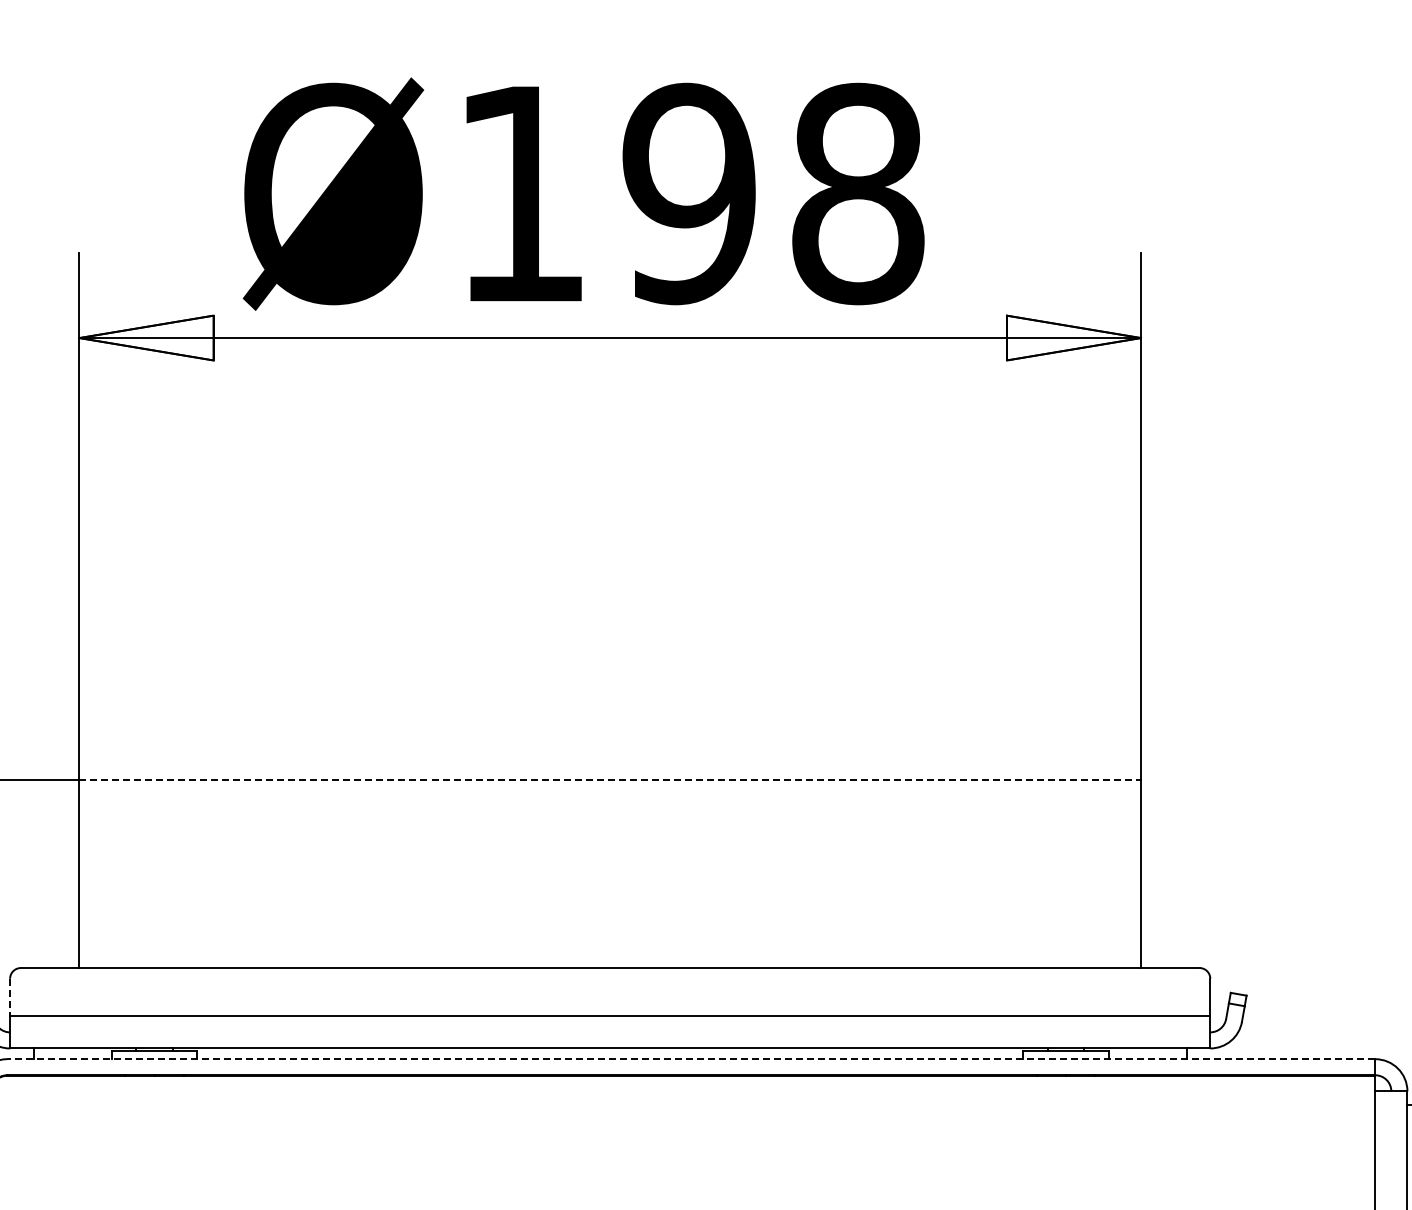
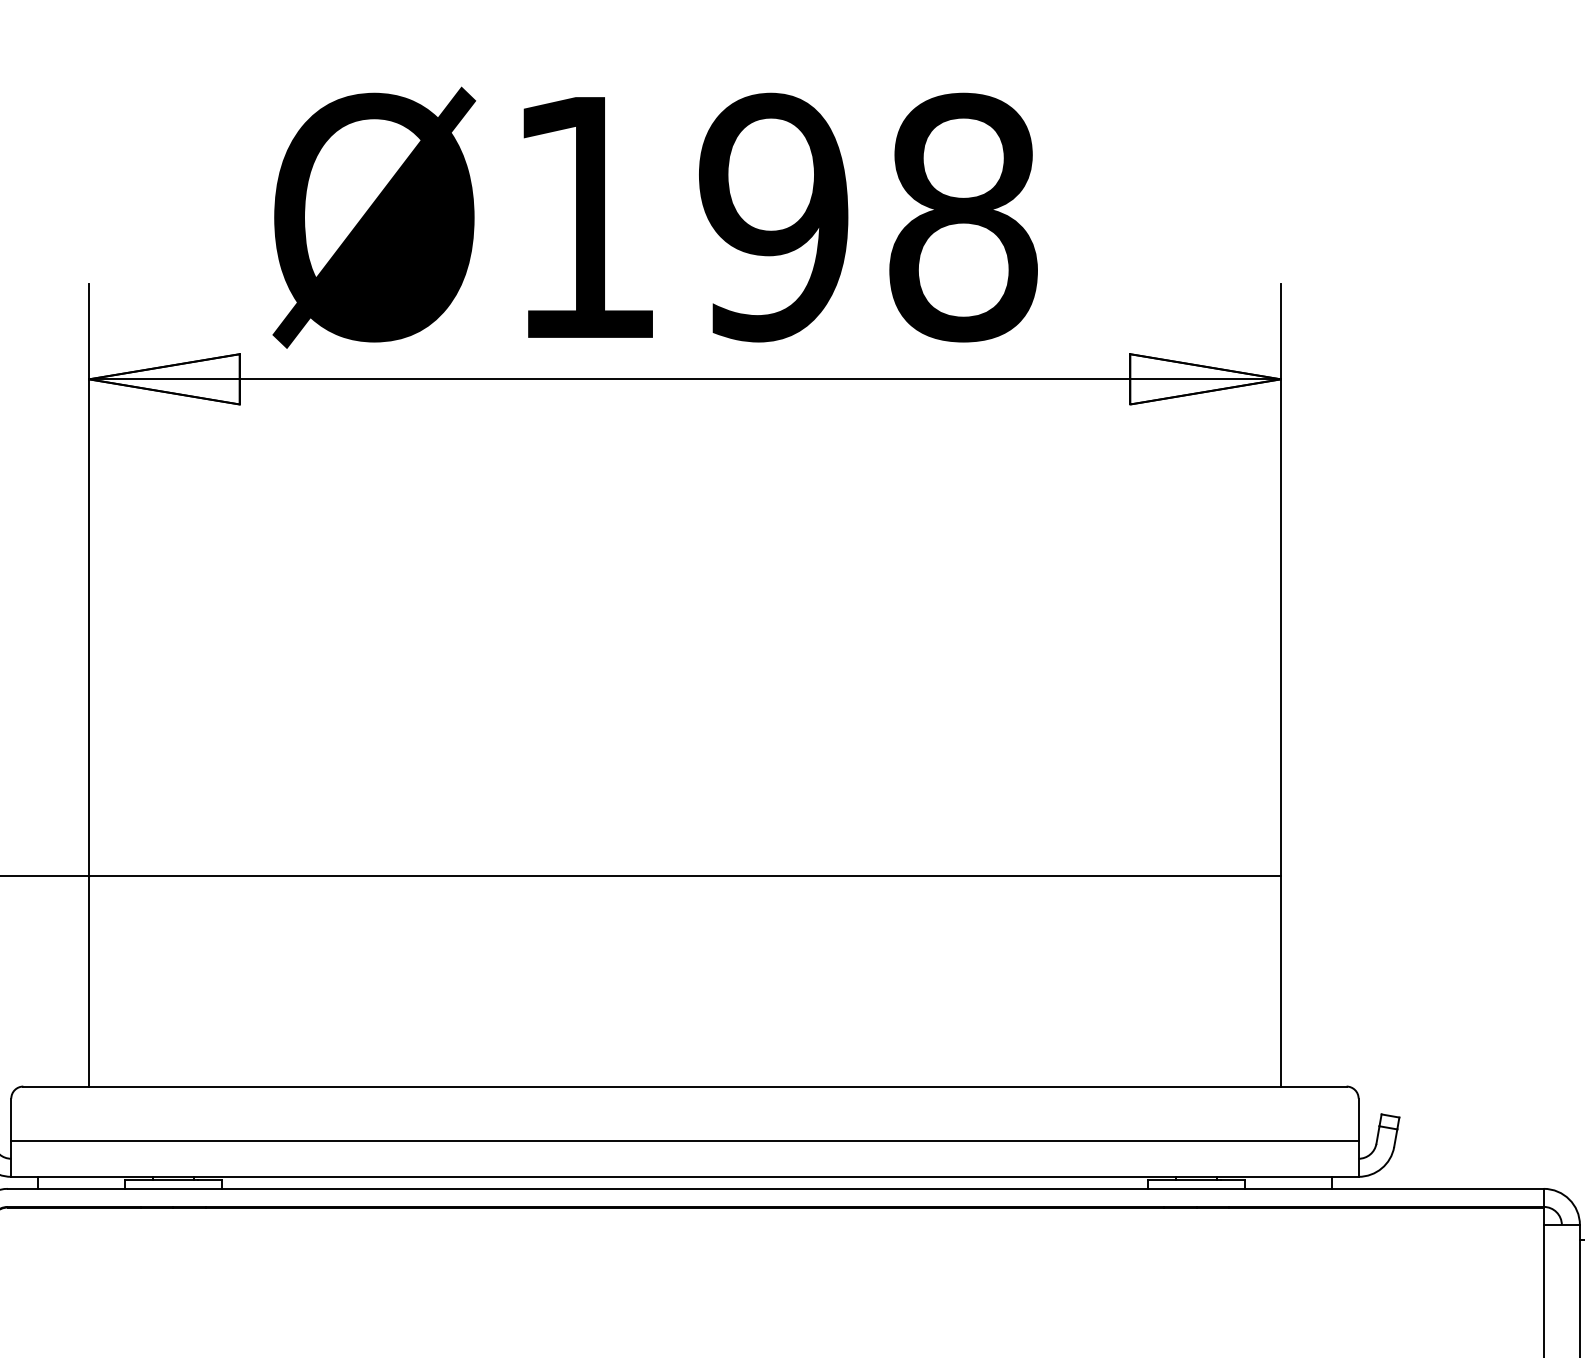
line: (610, 780) -> (685, 876), dashed -> solid
line: (10, 997) -> (11, 1119), dashed -> solid
line: (690, 1059) -> (775, 1189), dashed -> solid

